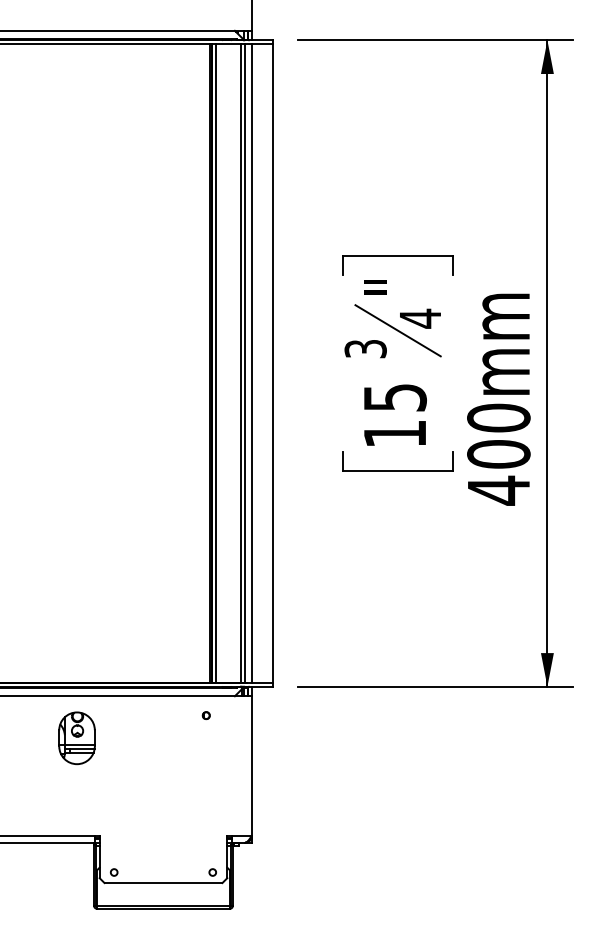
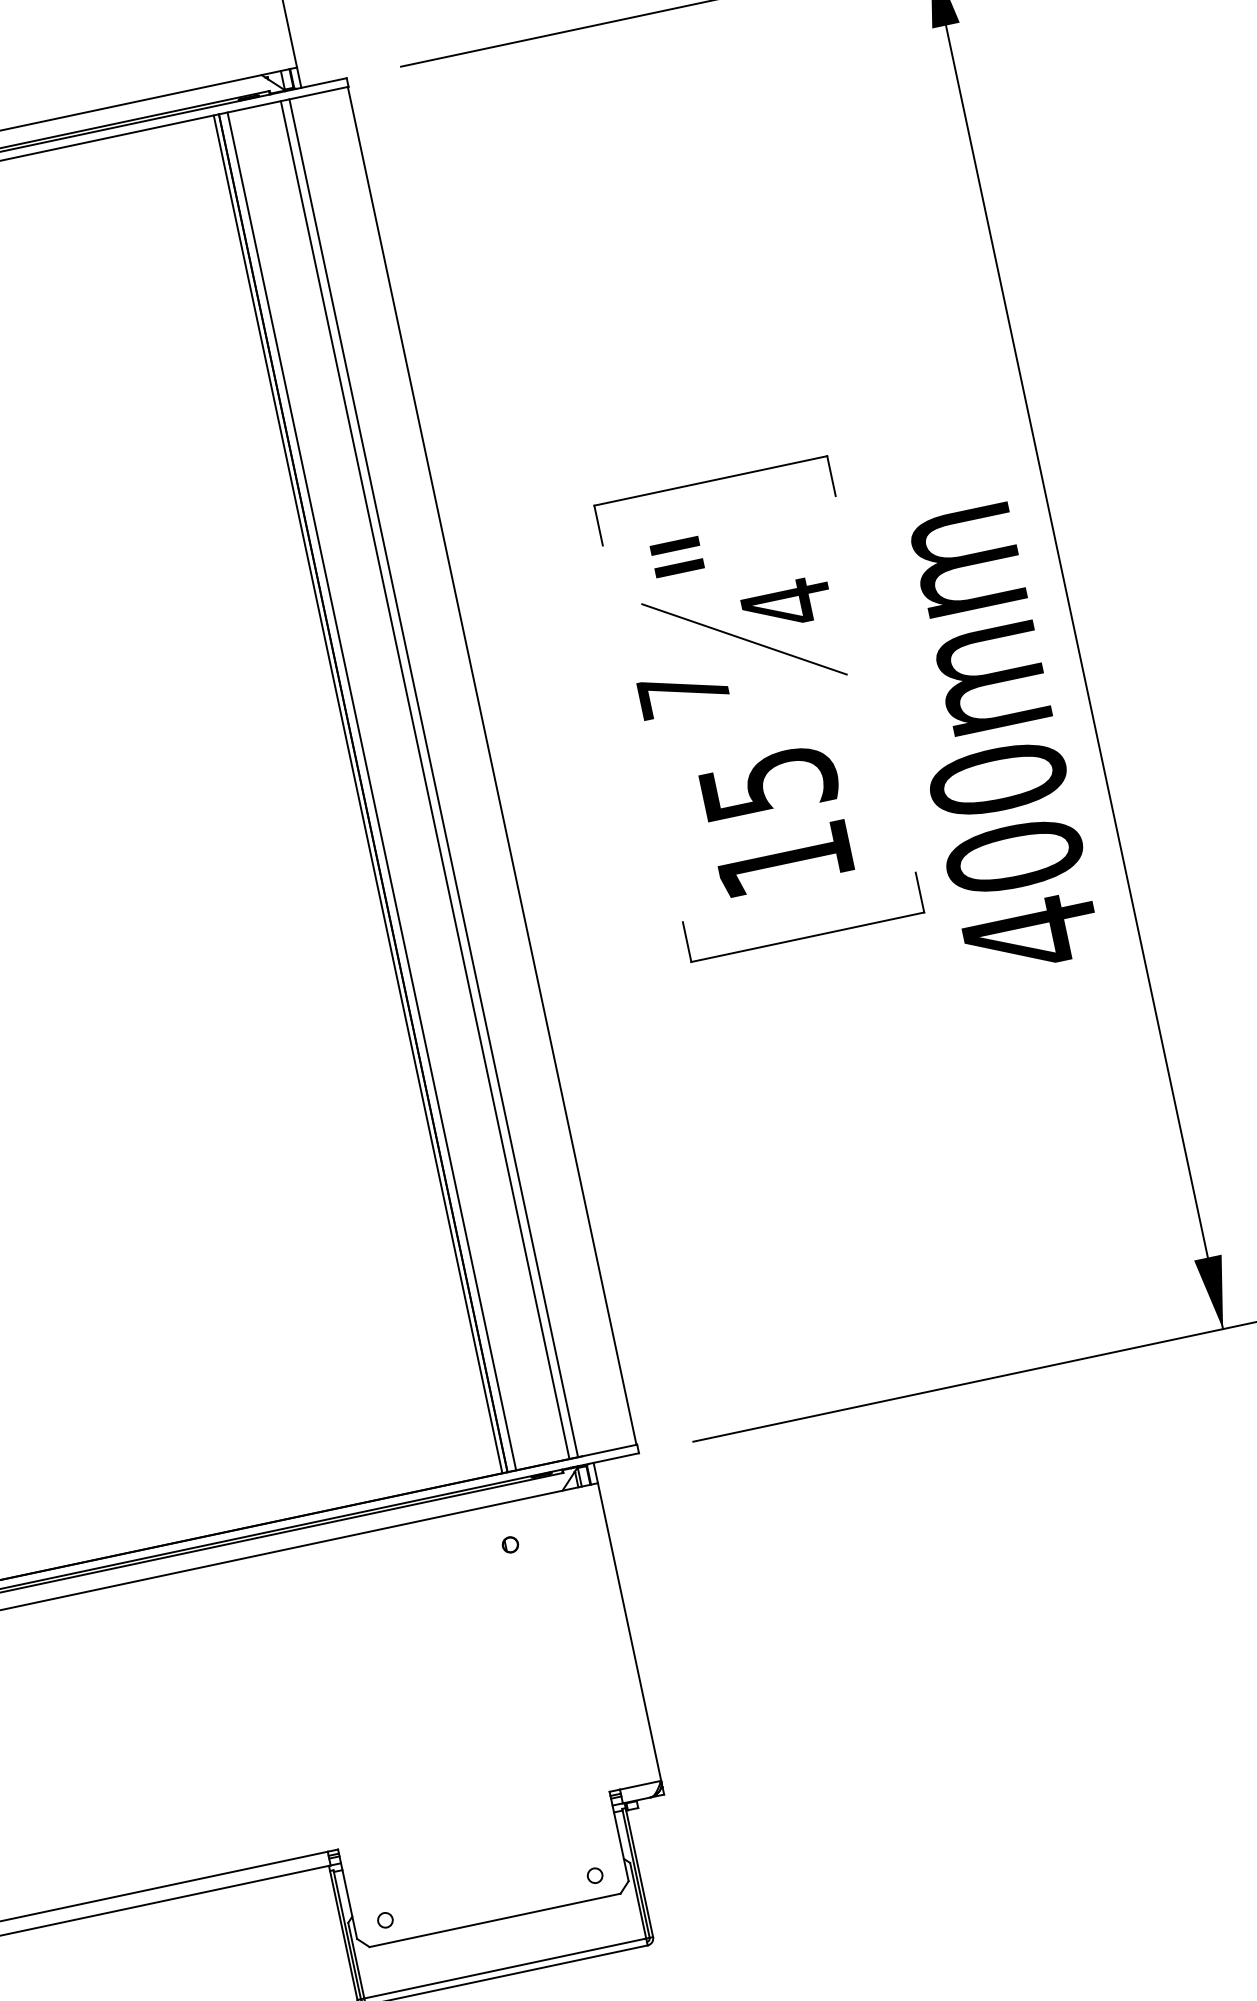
text: (365, 349) -> (683, 693), 3 -> 7
line: (251, 363) -> (447, 775), removed
part: (76, 738) -> (244, 1652), removed

